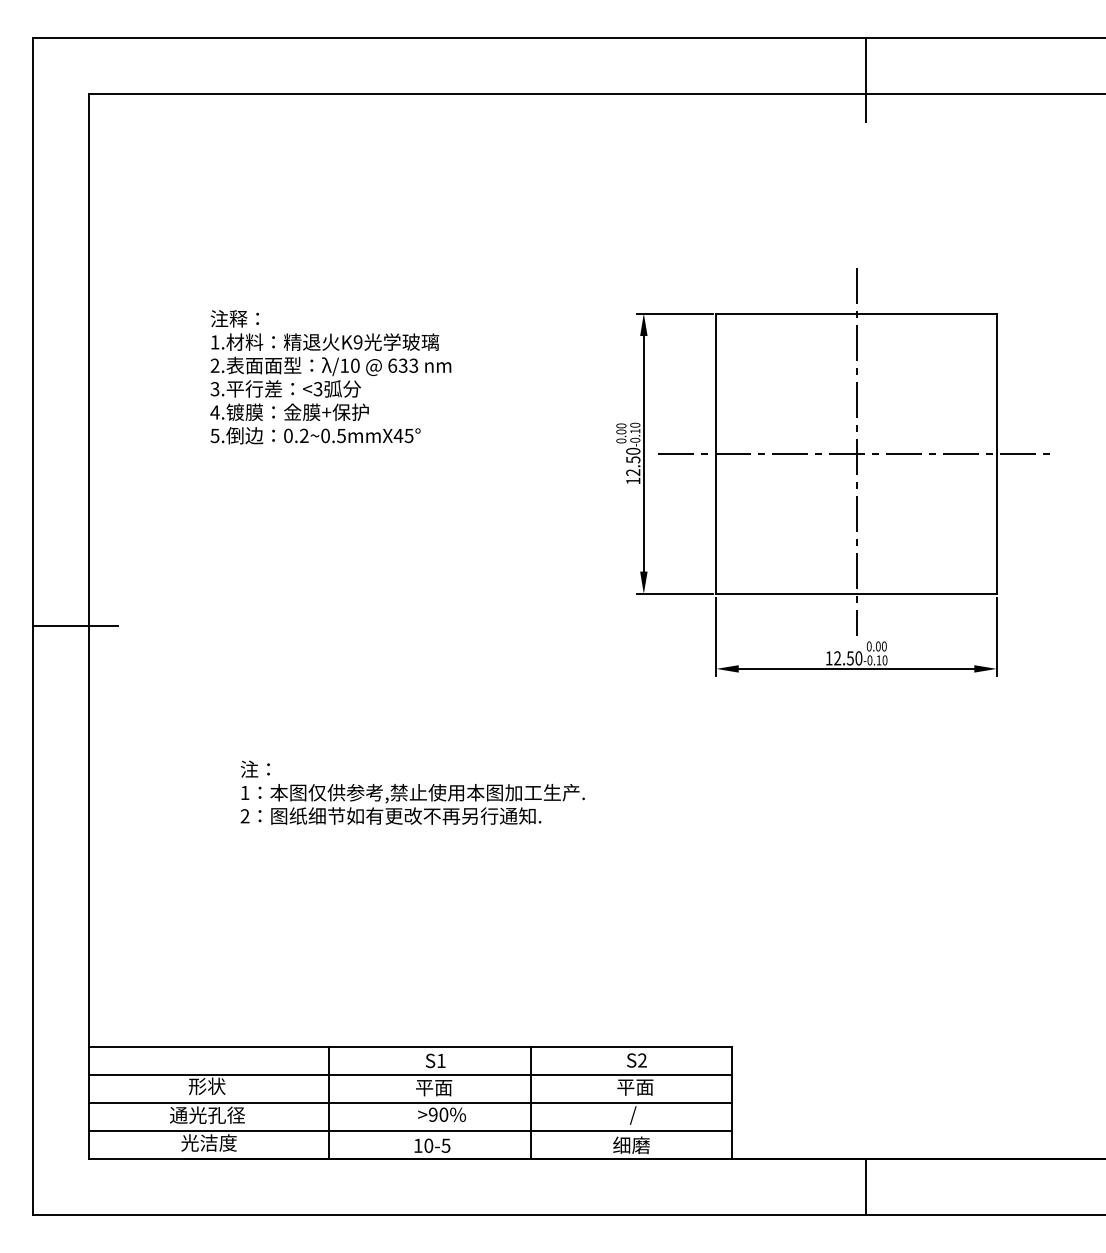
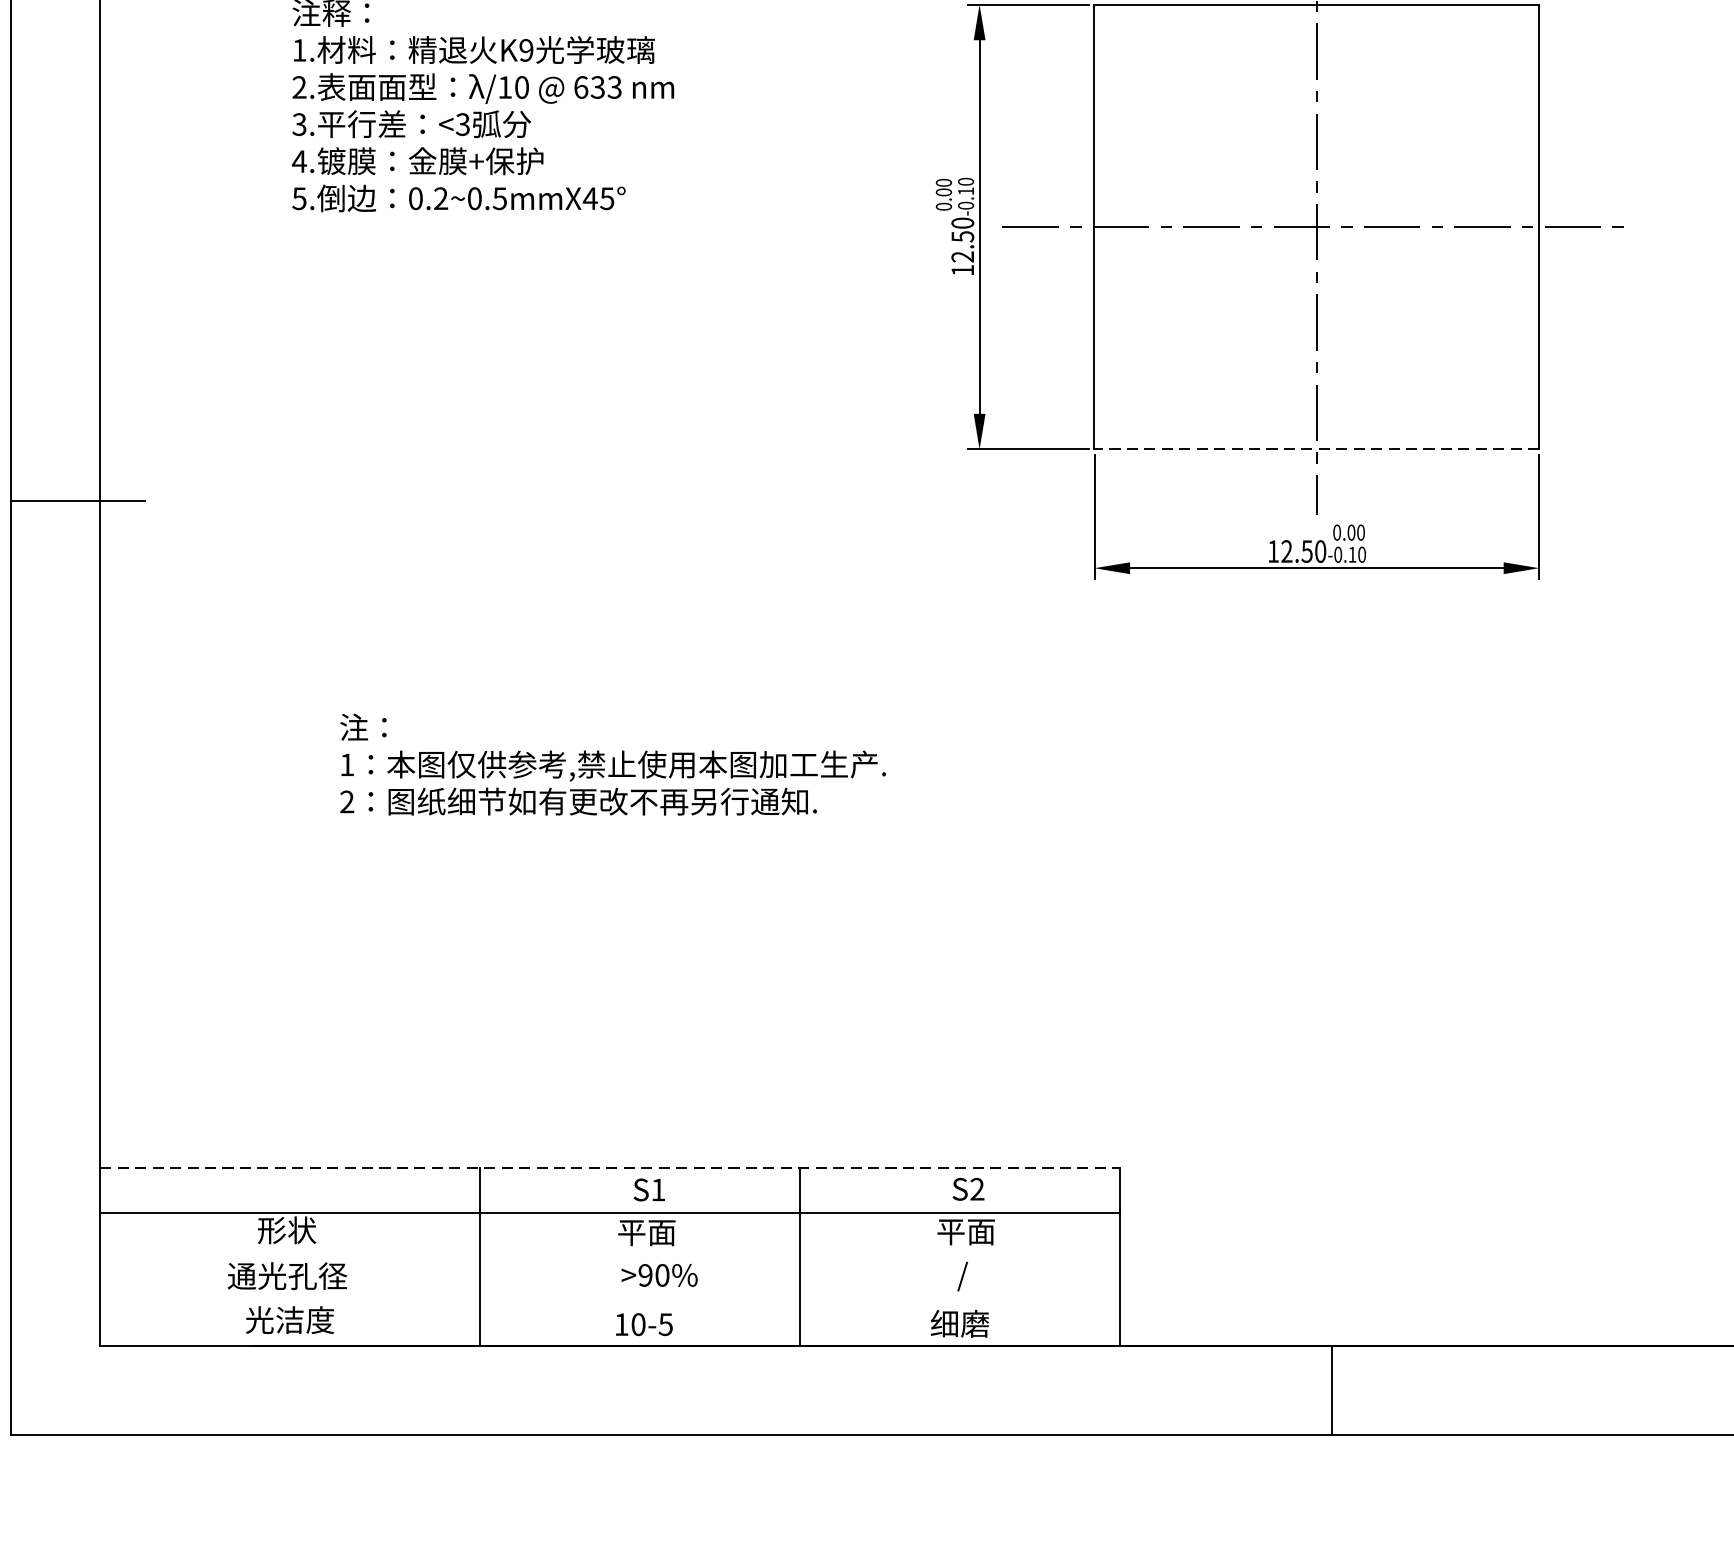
line: (856, 594) -> (1316, 450), solid -> dashed
line: (410, 1047) -> (609, 1168), solid -> dashed
line: (410, 1103) -> (609, 1257), removed
line: (410, 1131) -> (609, 1301), removed

